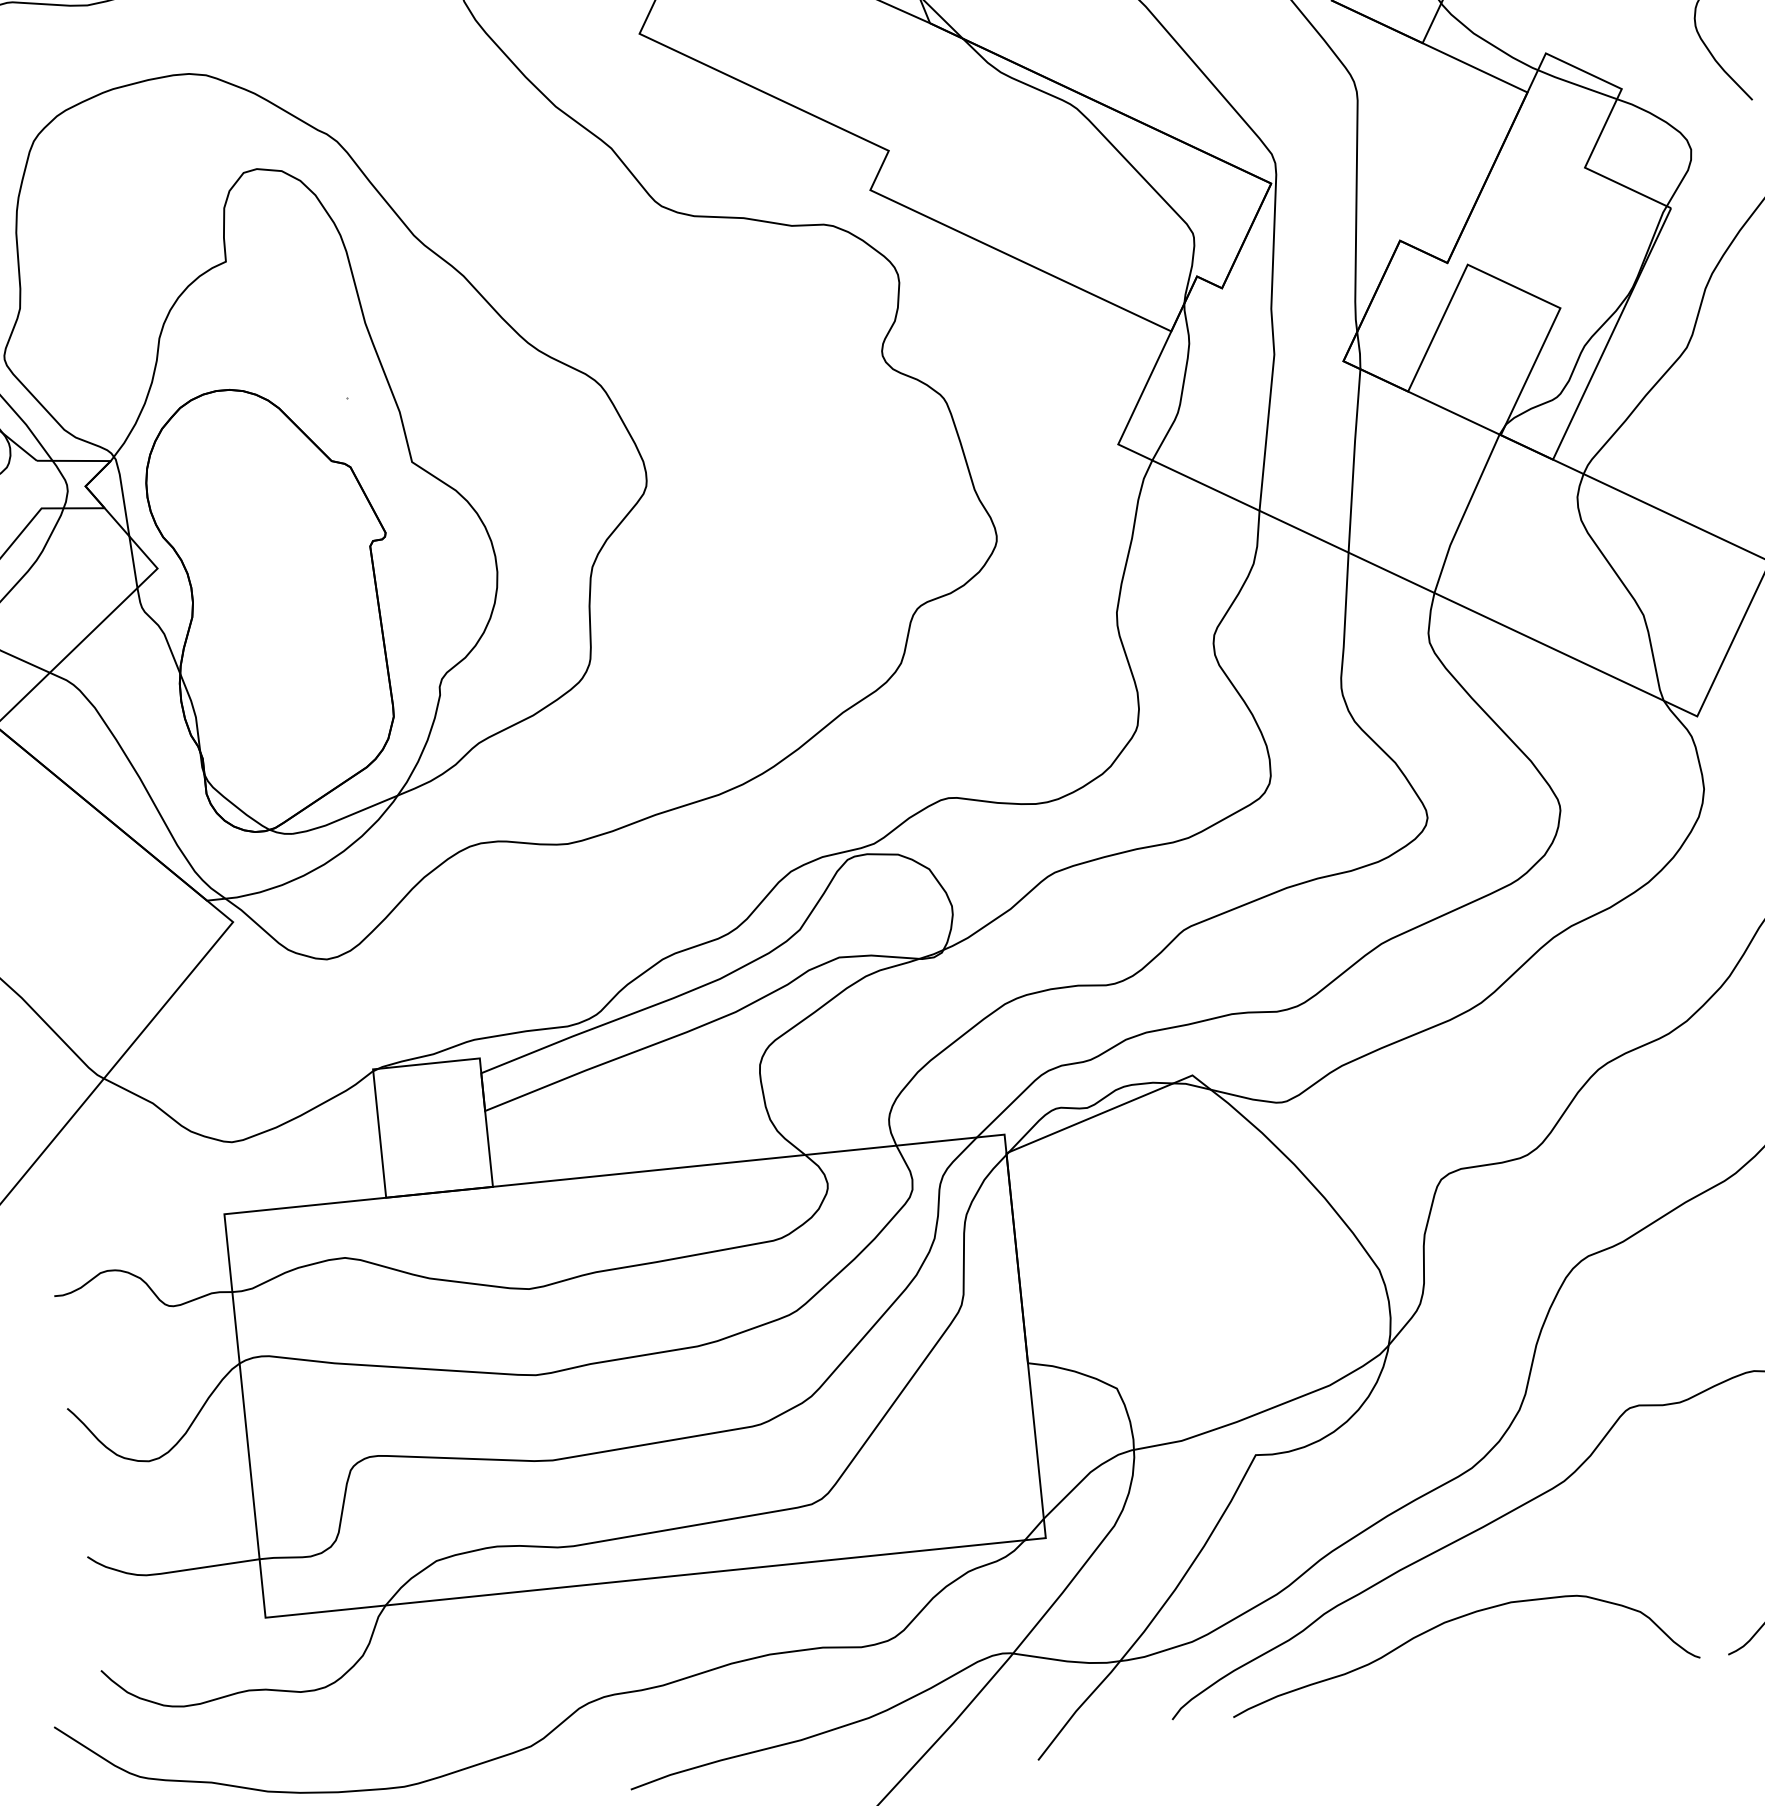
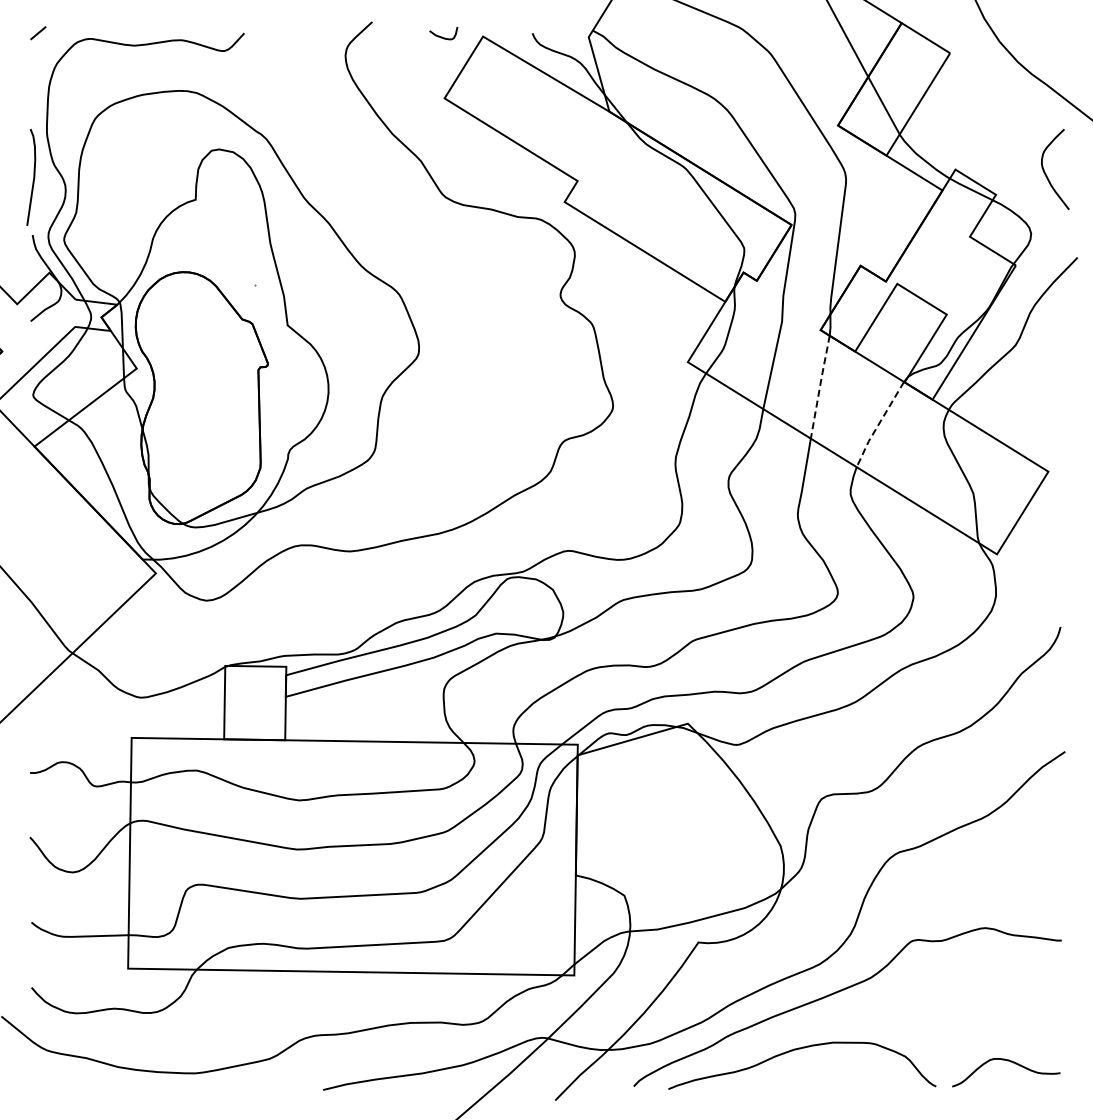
line: (1354, 459) -> (820, 386), solid -> dashed
line: (1463, 514) -> (878, 424), solid -> dashed

